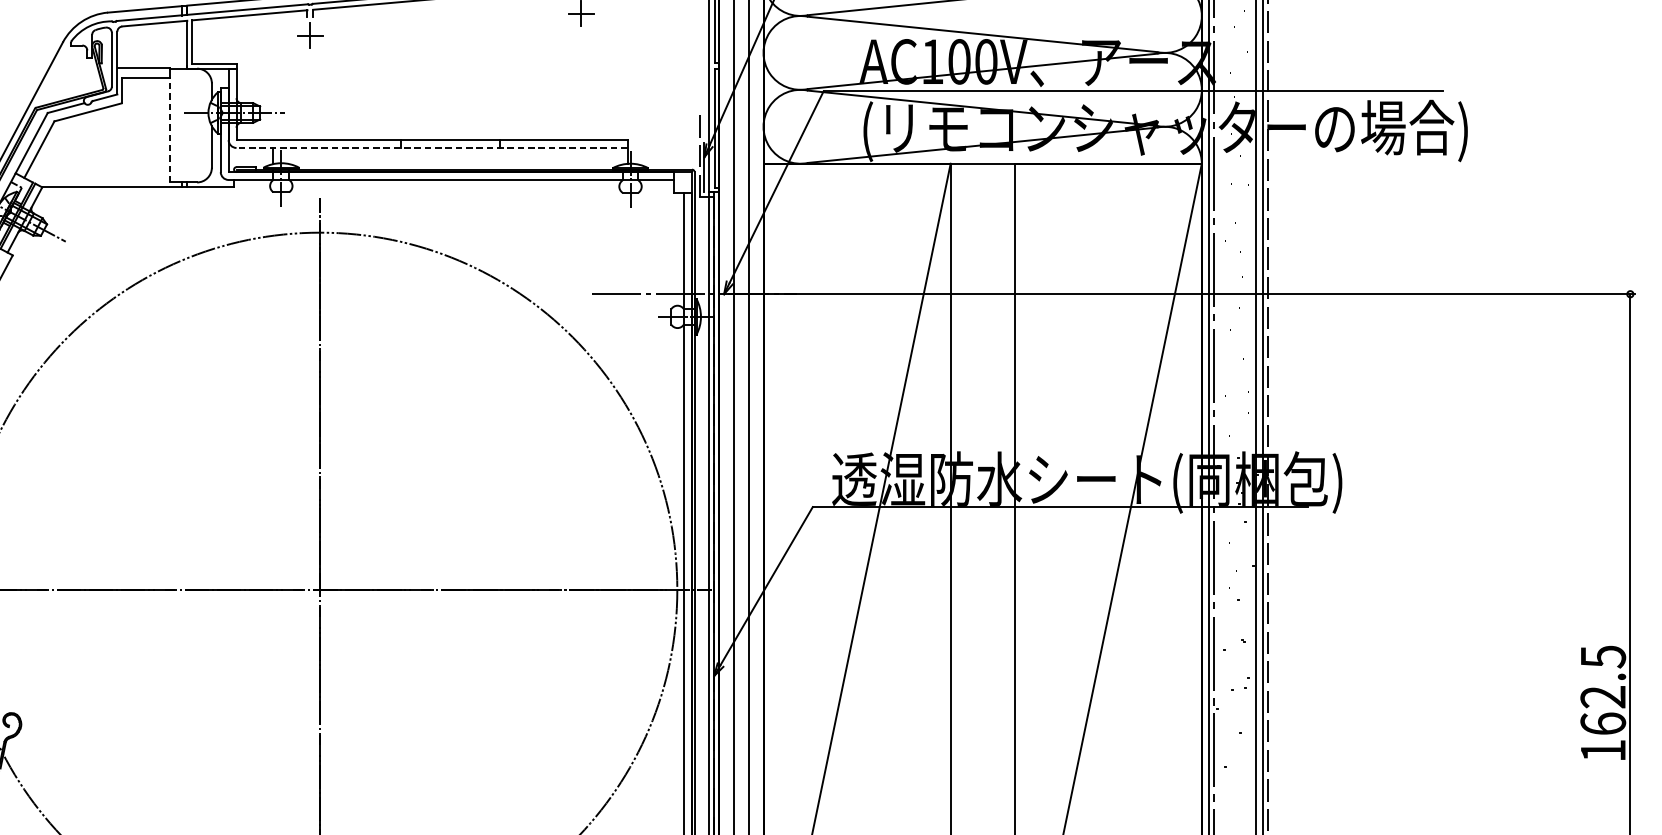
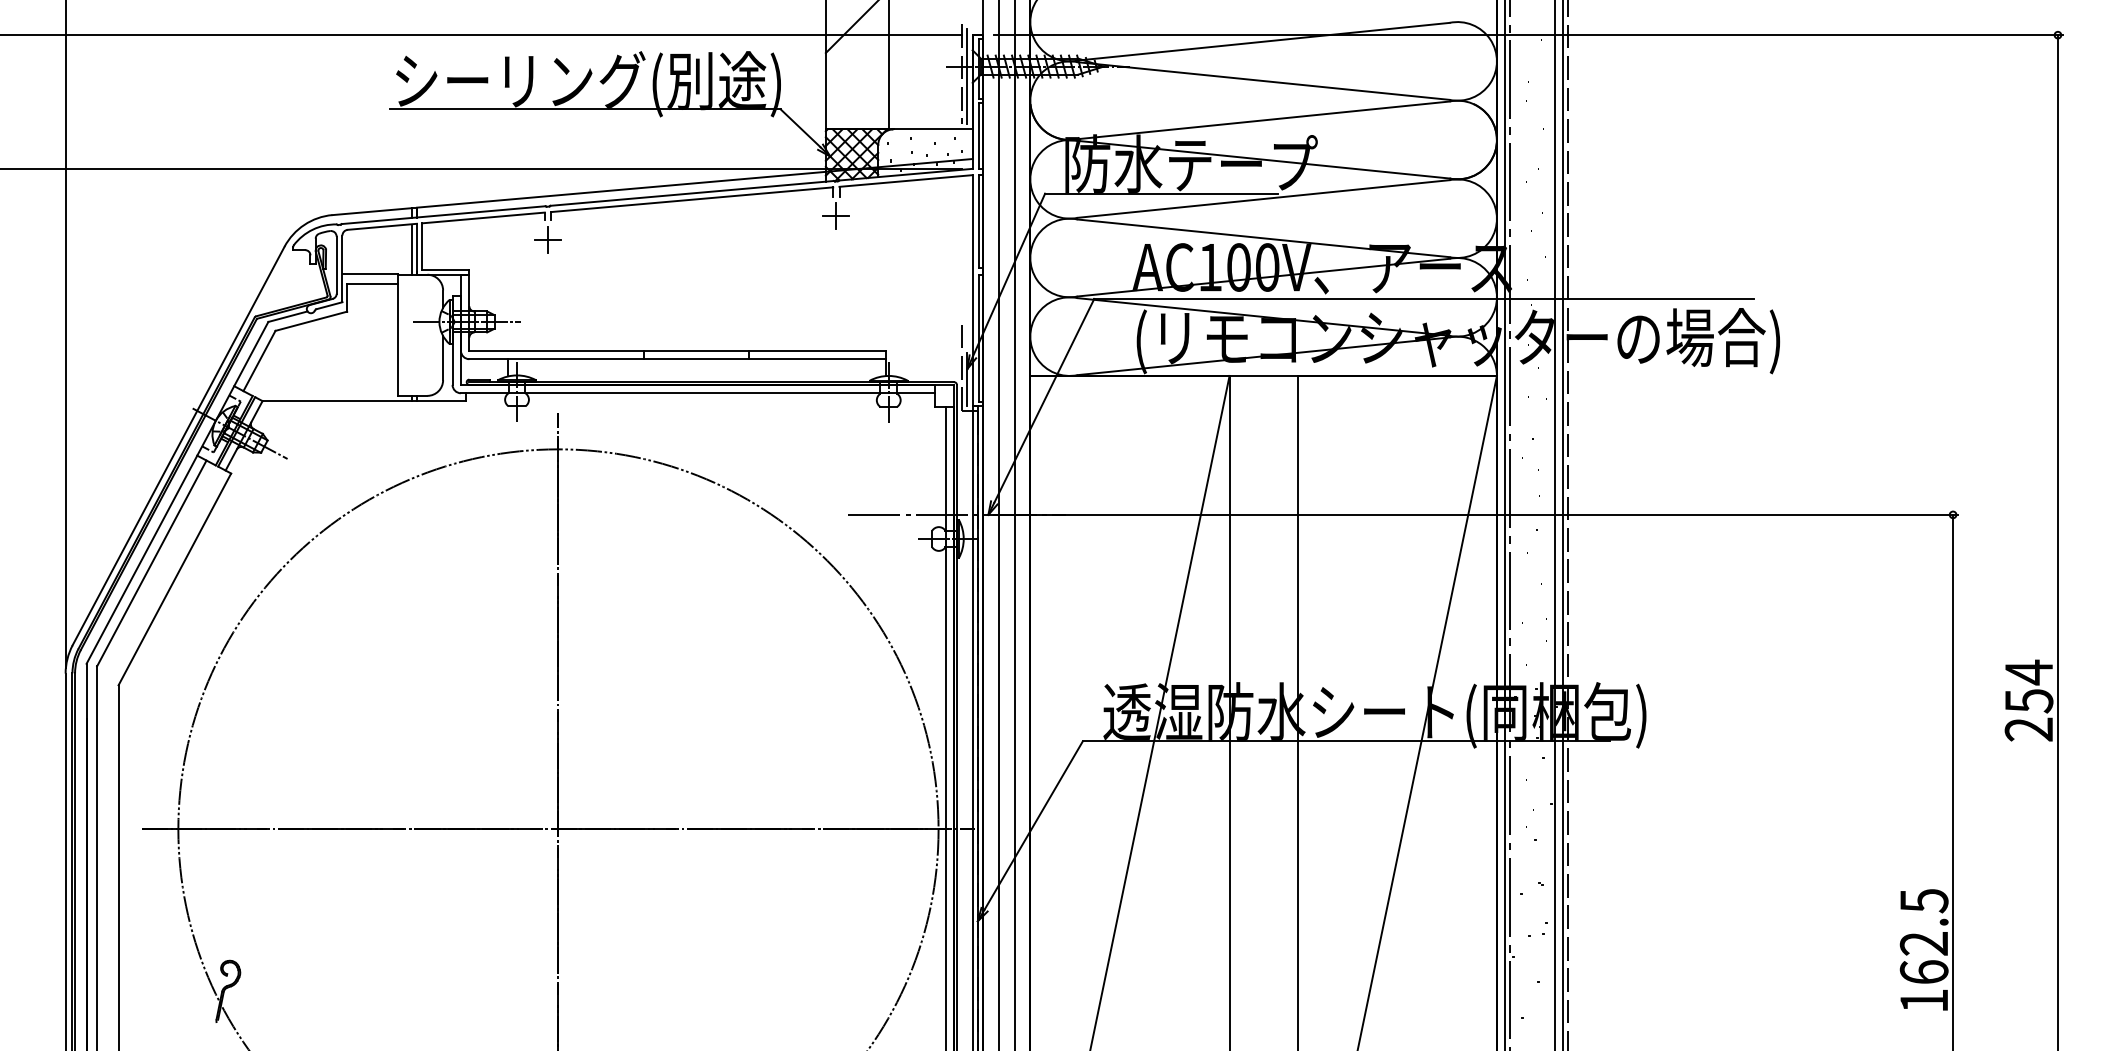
line: (182, 44) -> (411, 249), added
line: (169, 130) -> (398, 340), dashed -> solid
line: (431, 148) -> (676, 359), dashed -> solid

